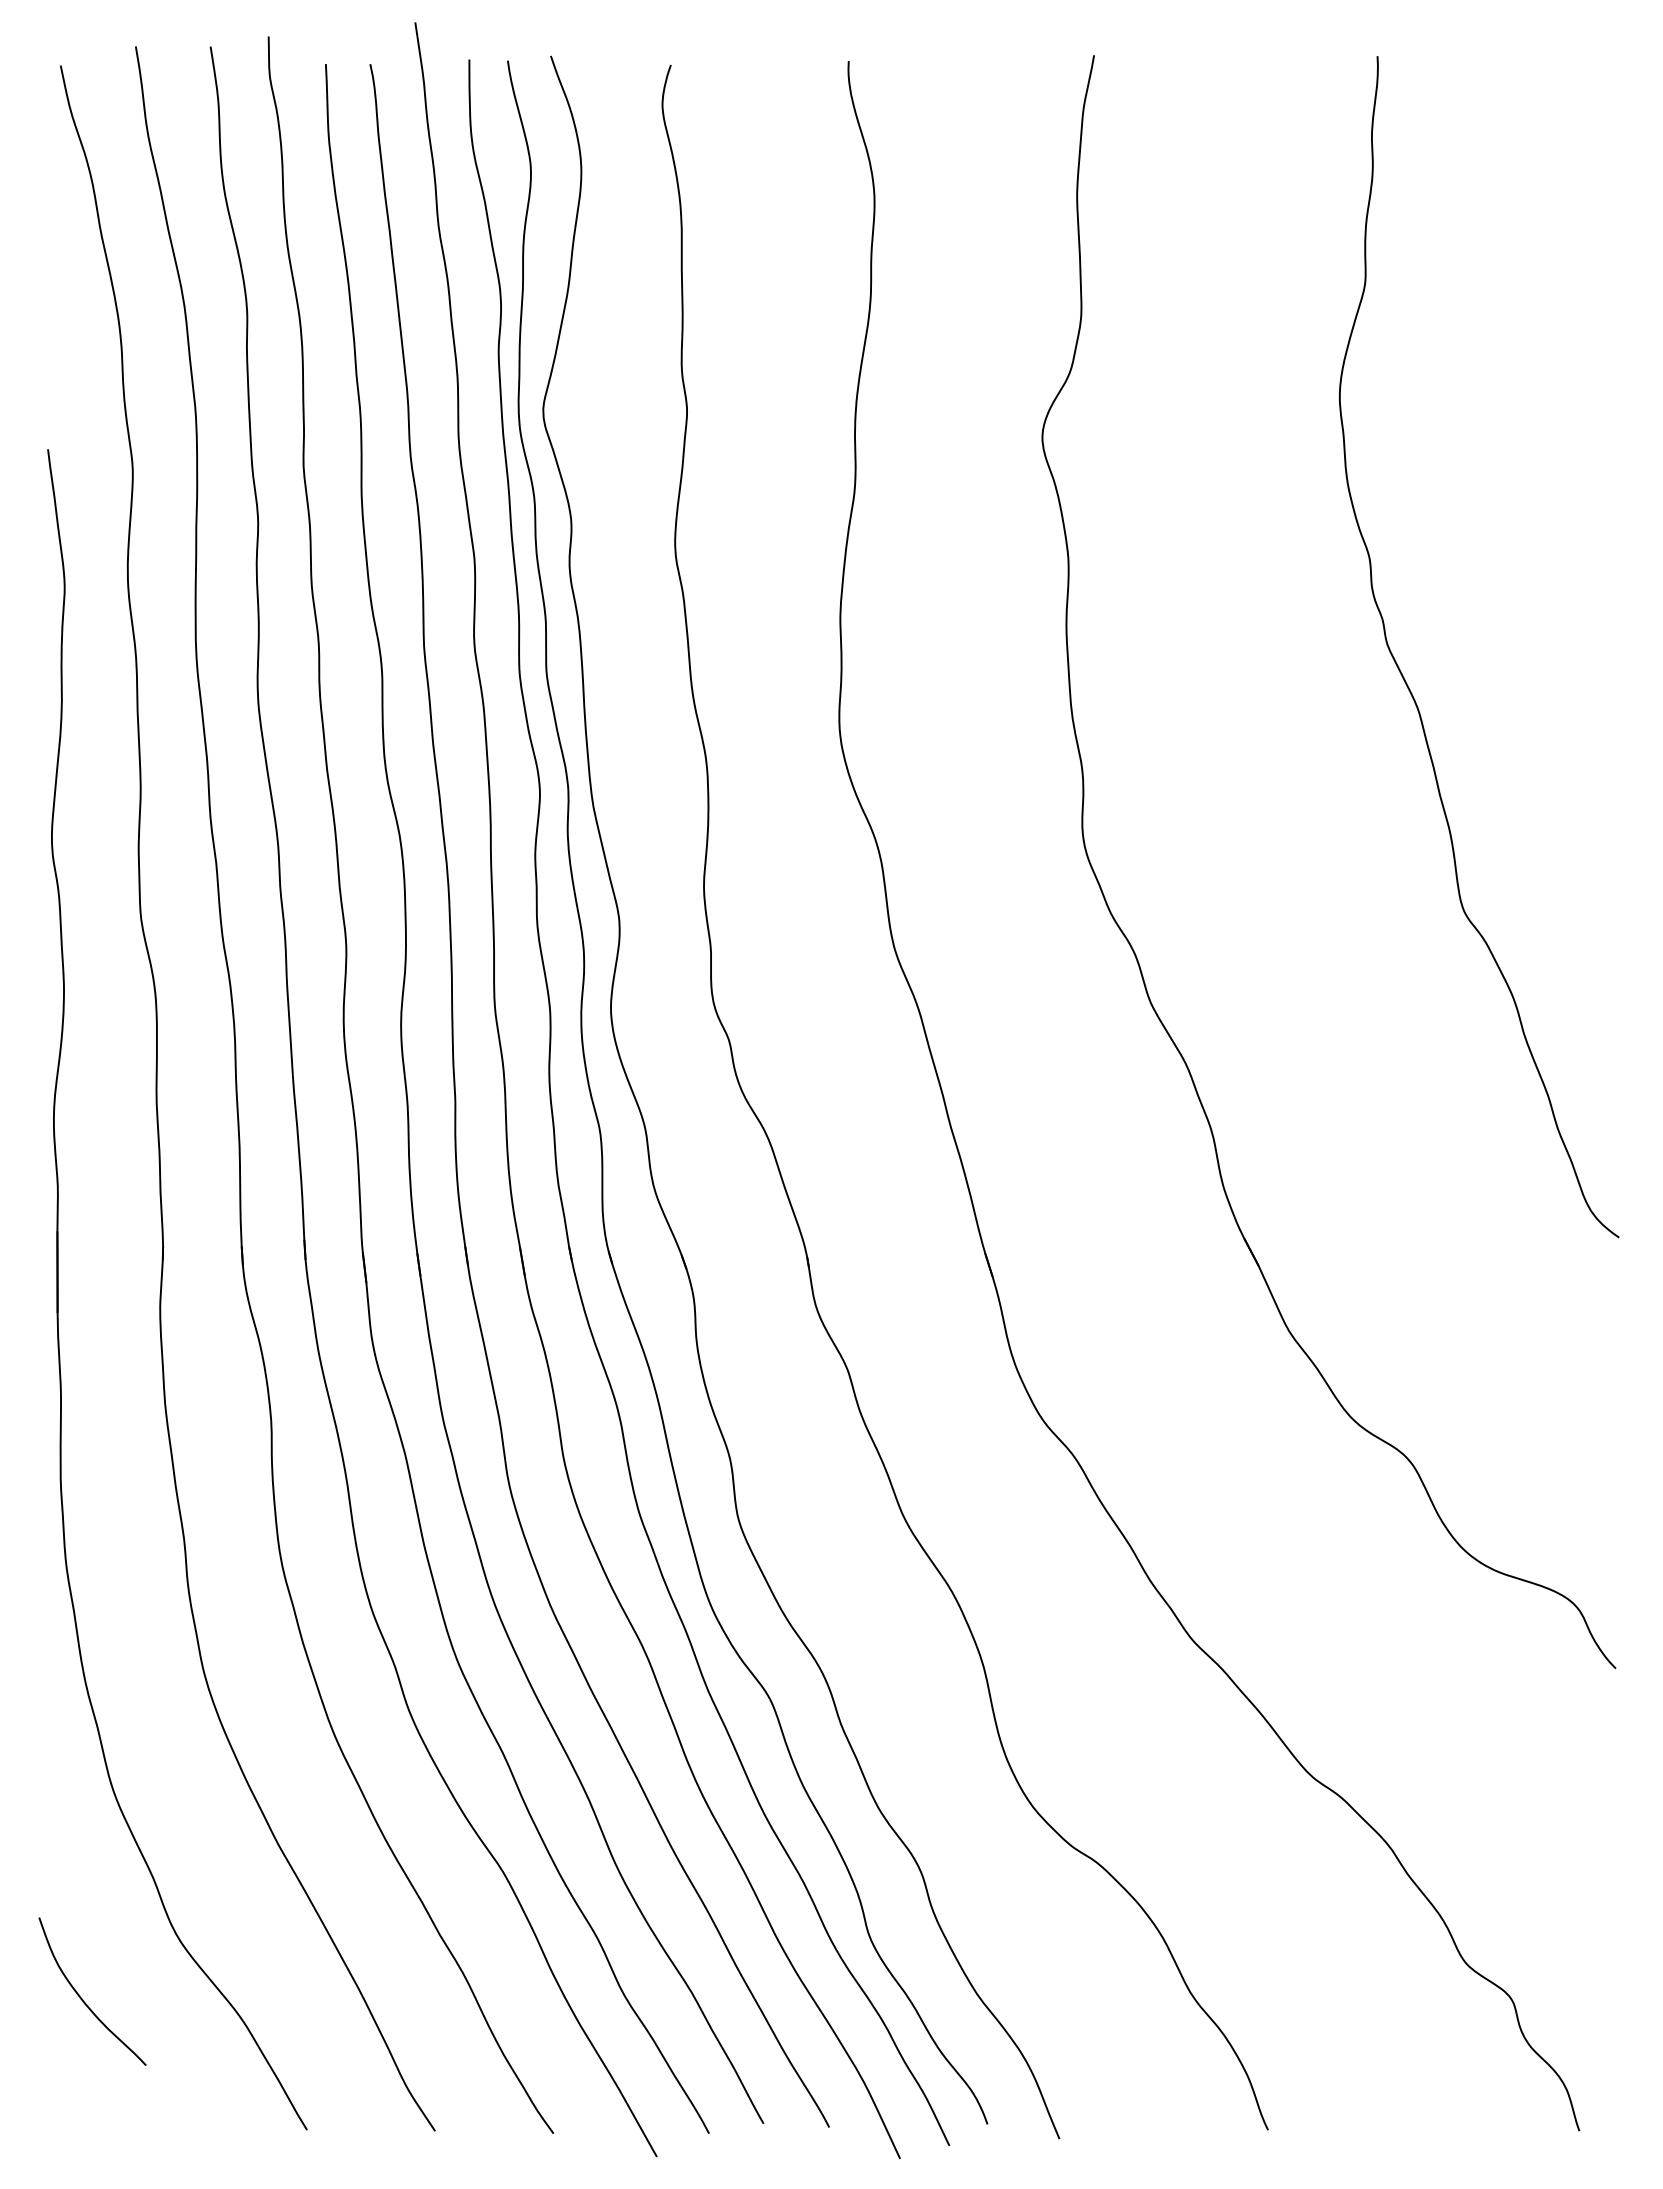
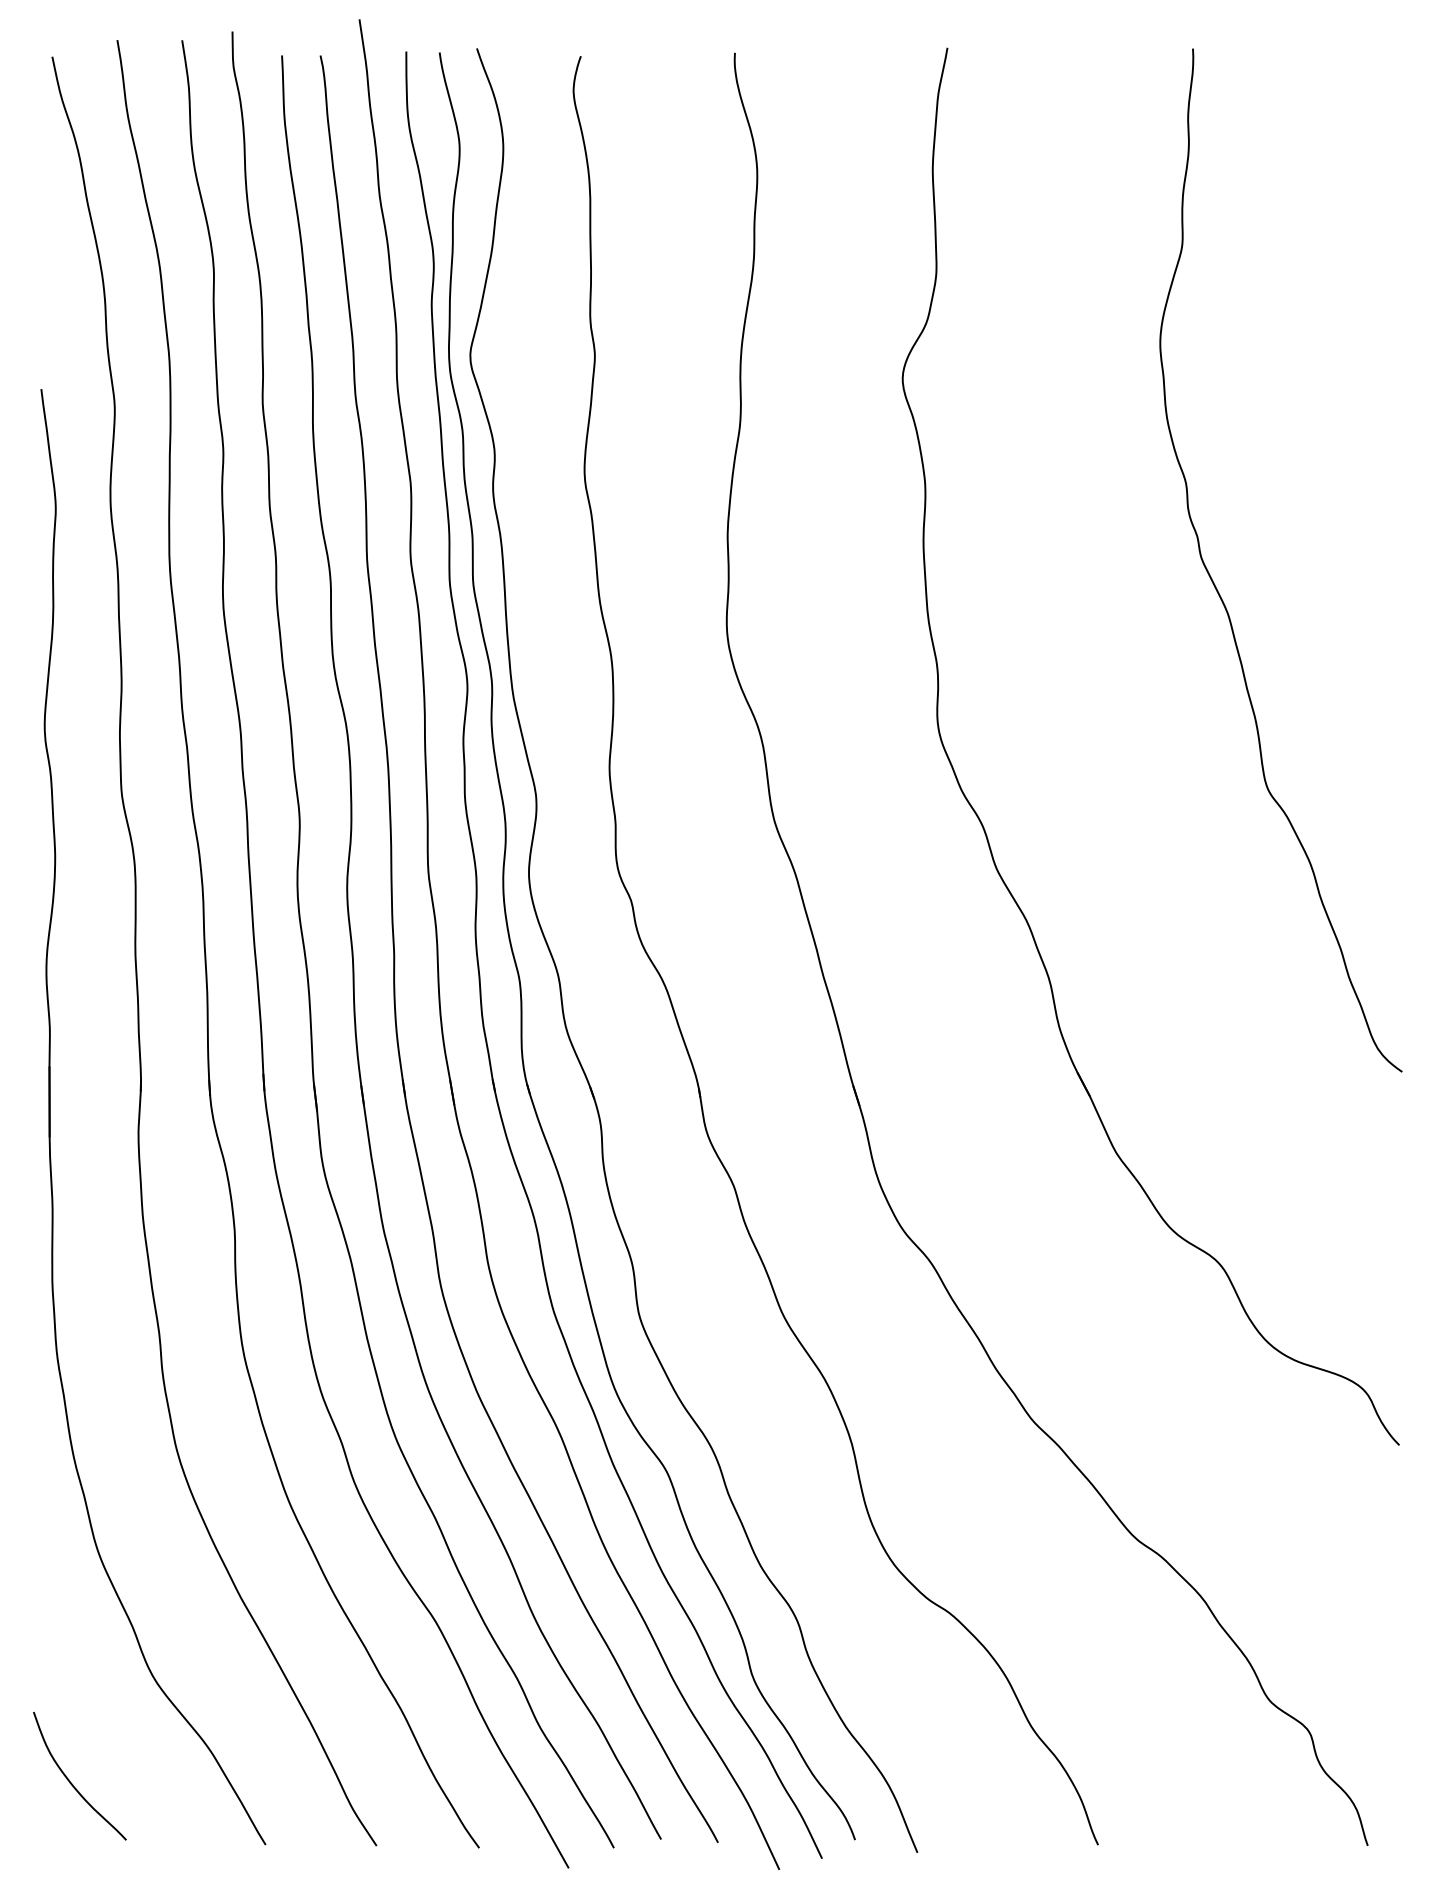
curve: (83, 1999) -> (72, 1783), moved

